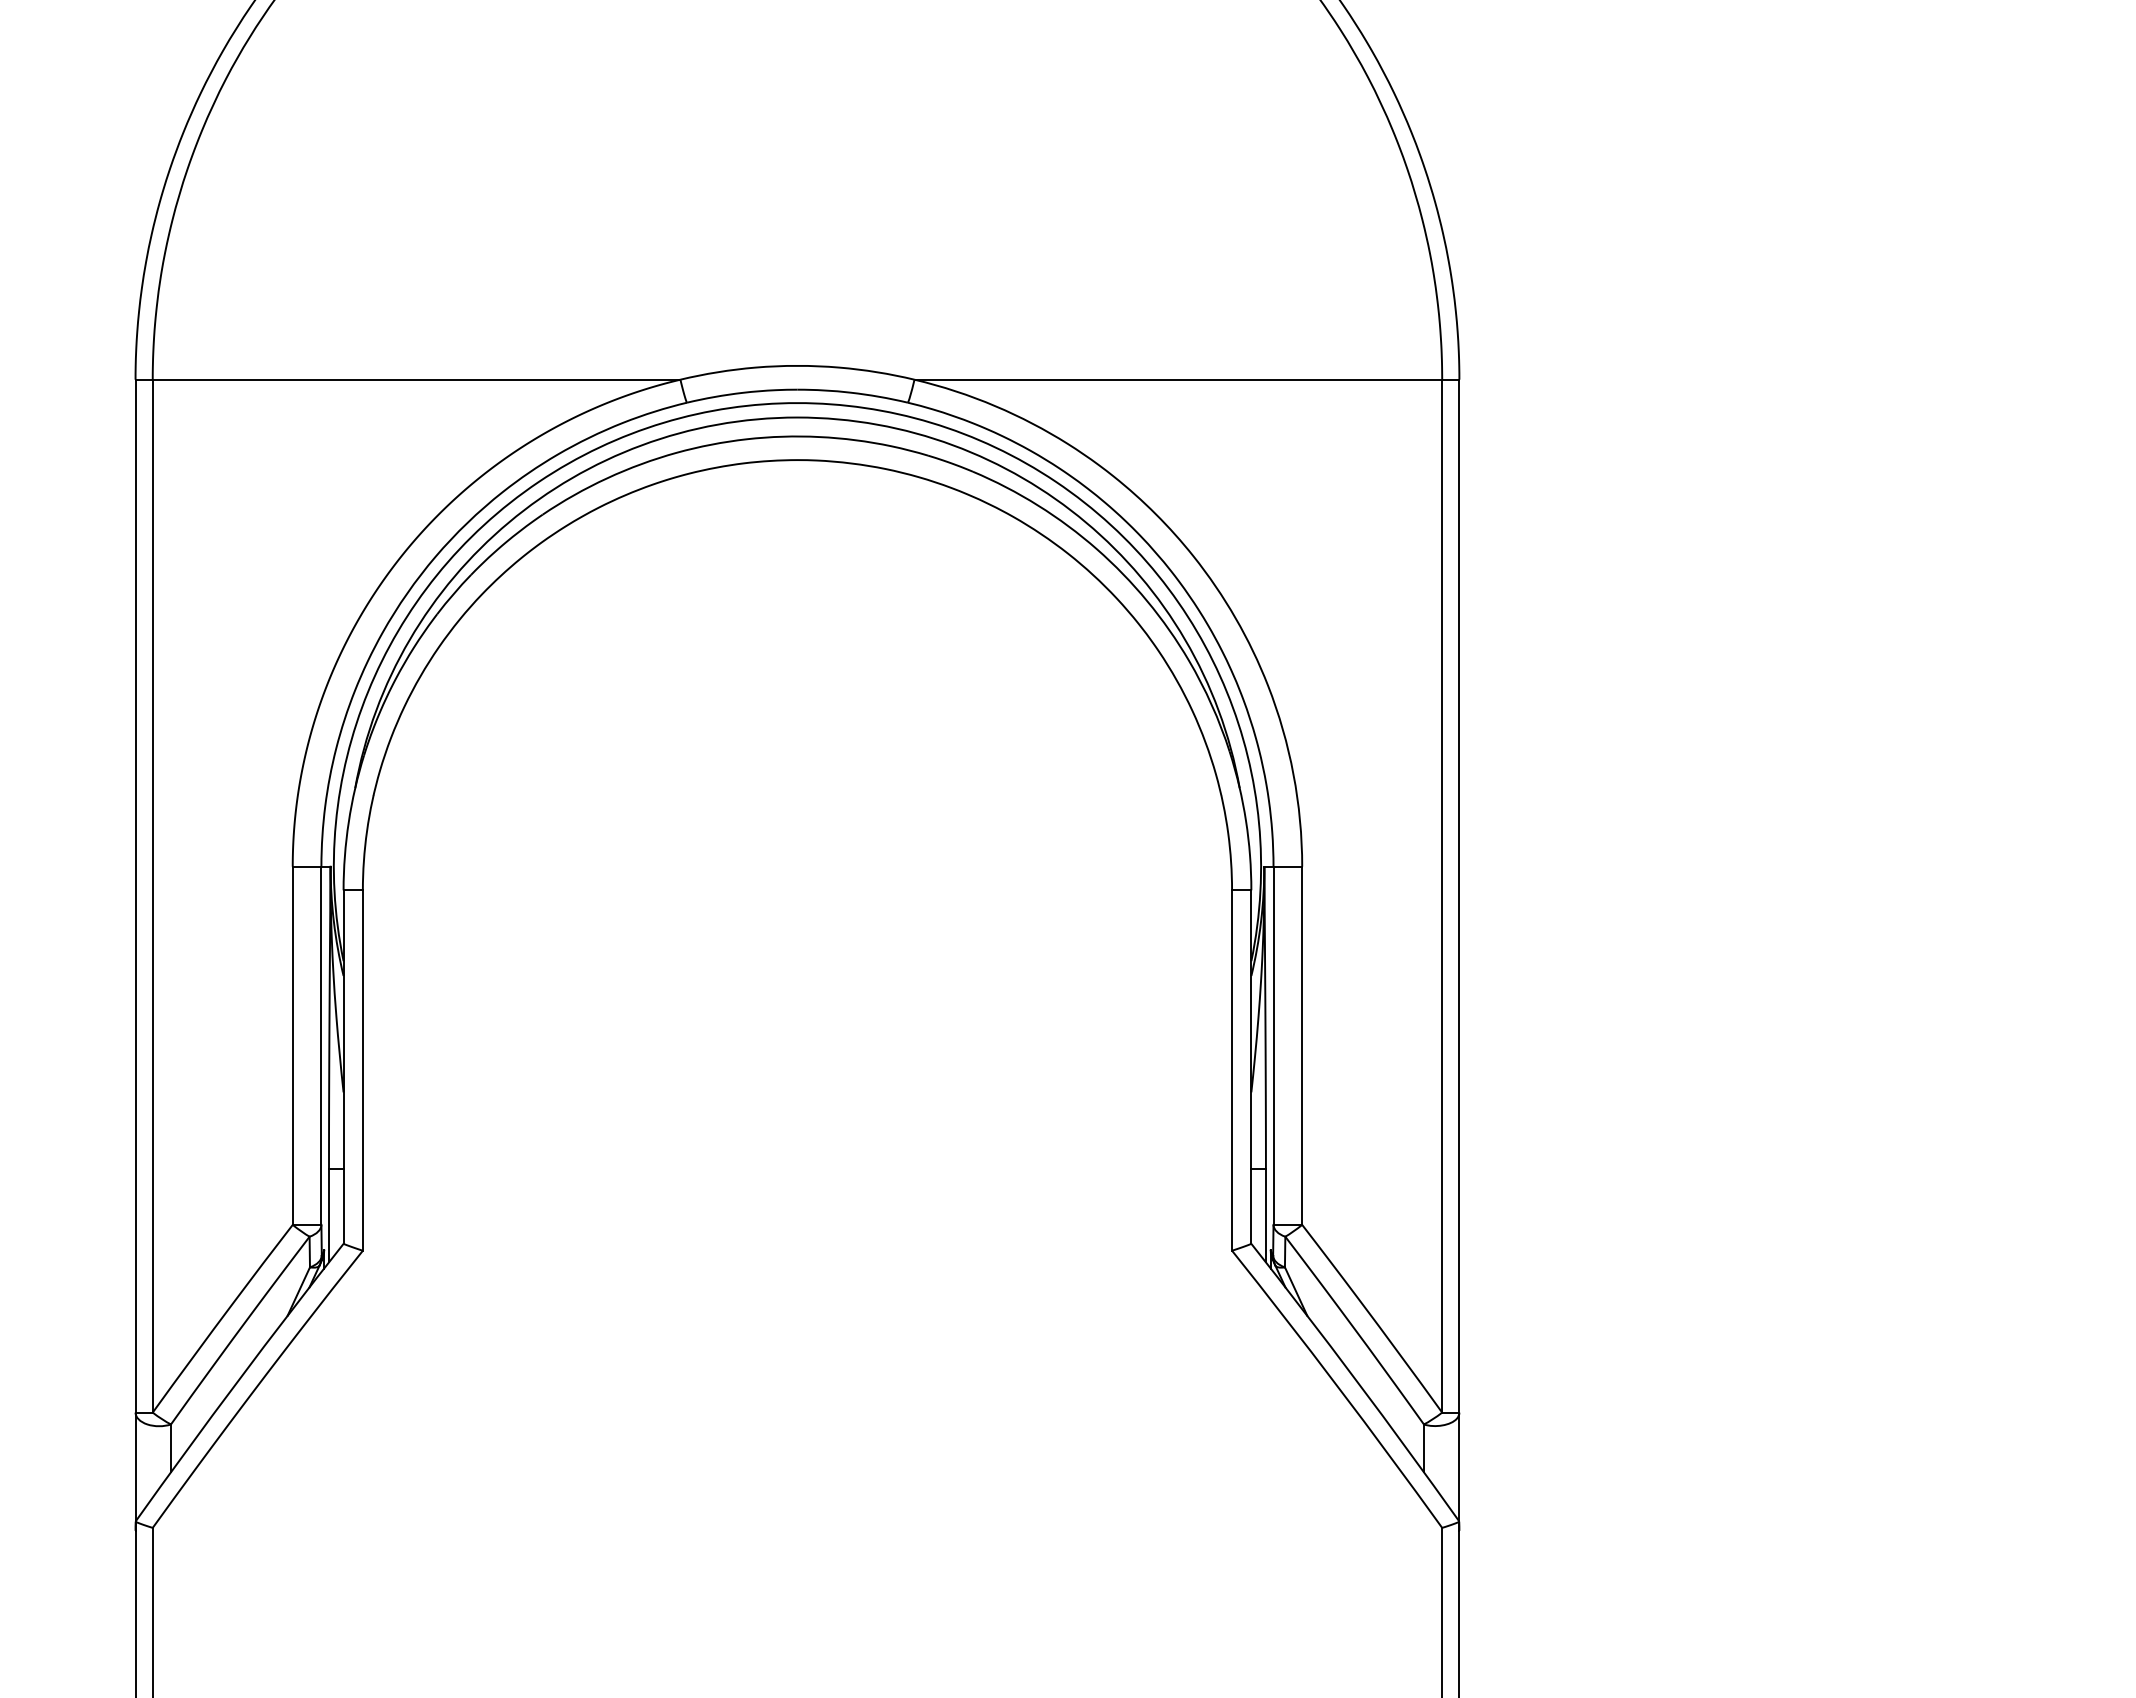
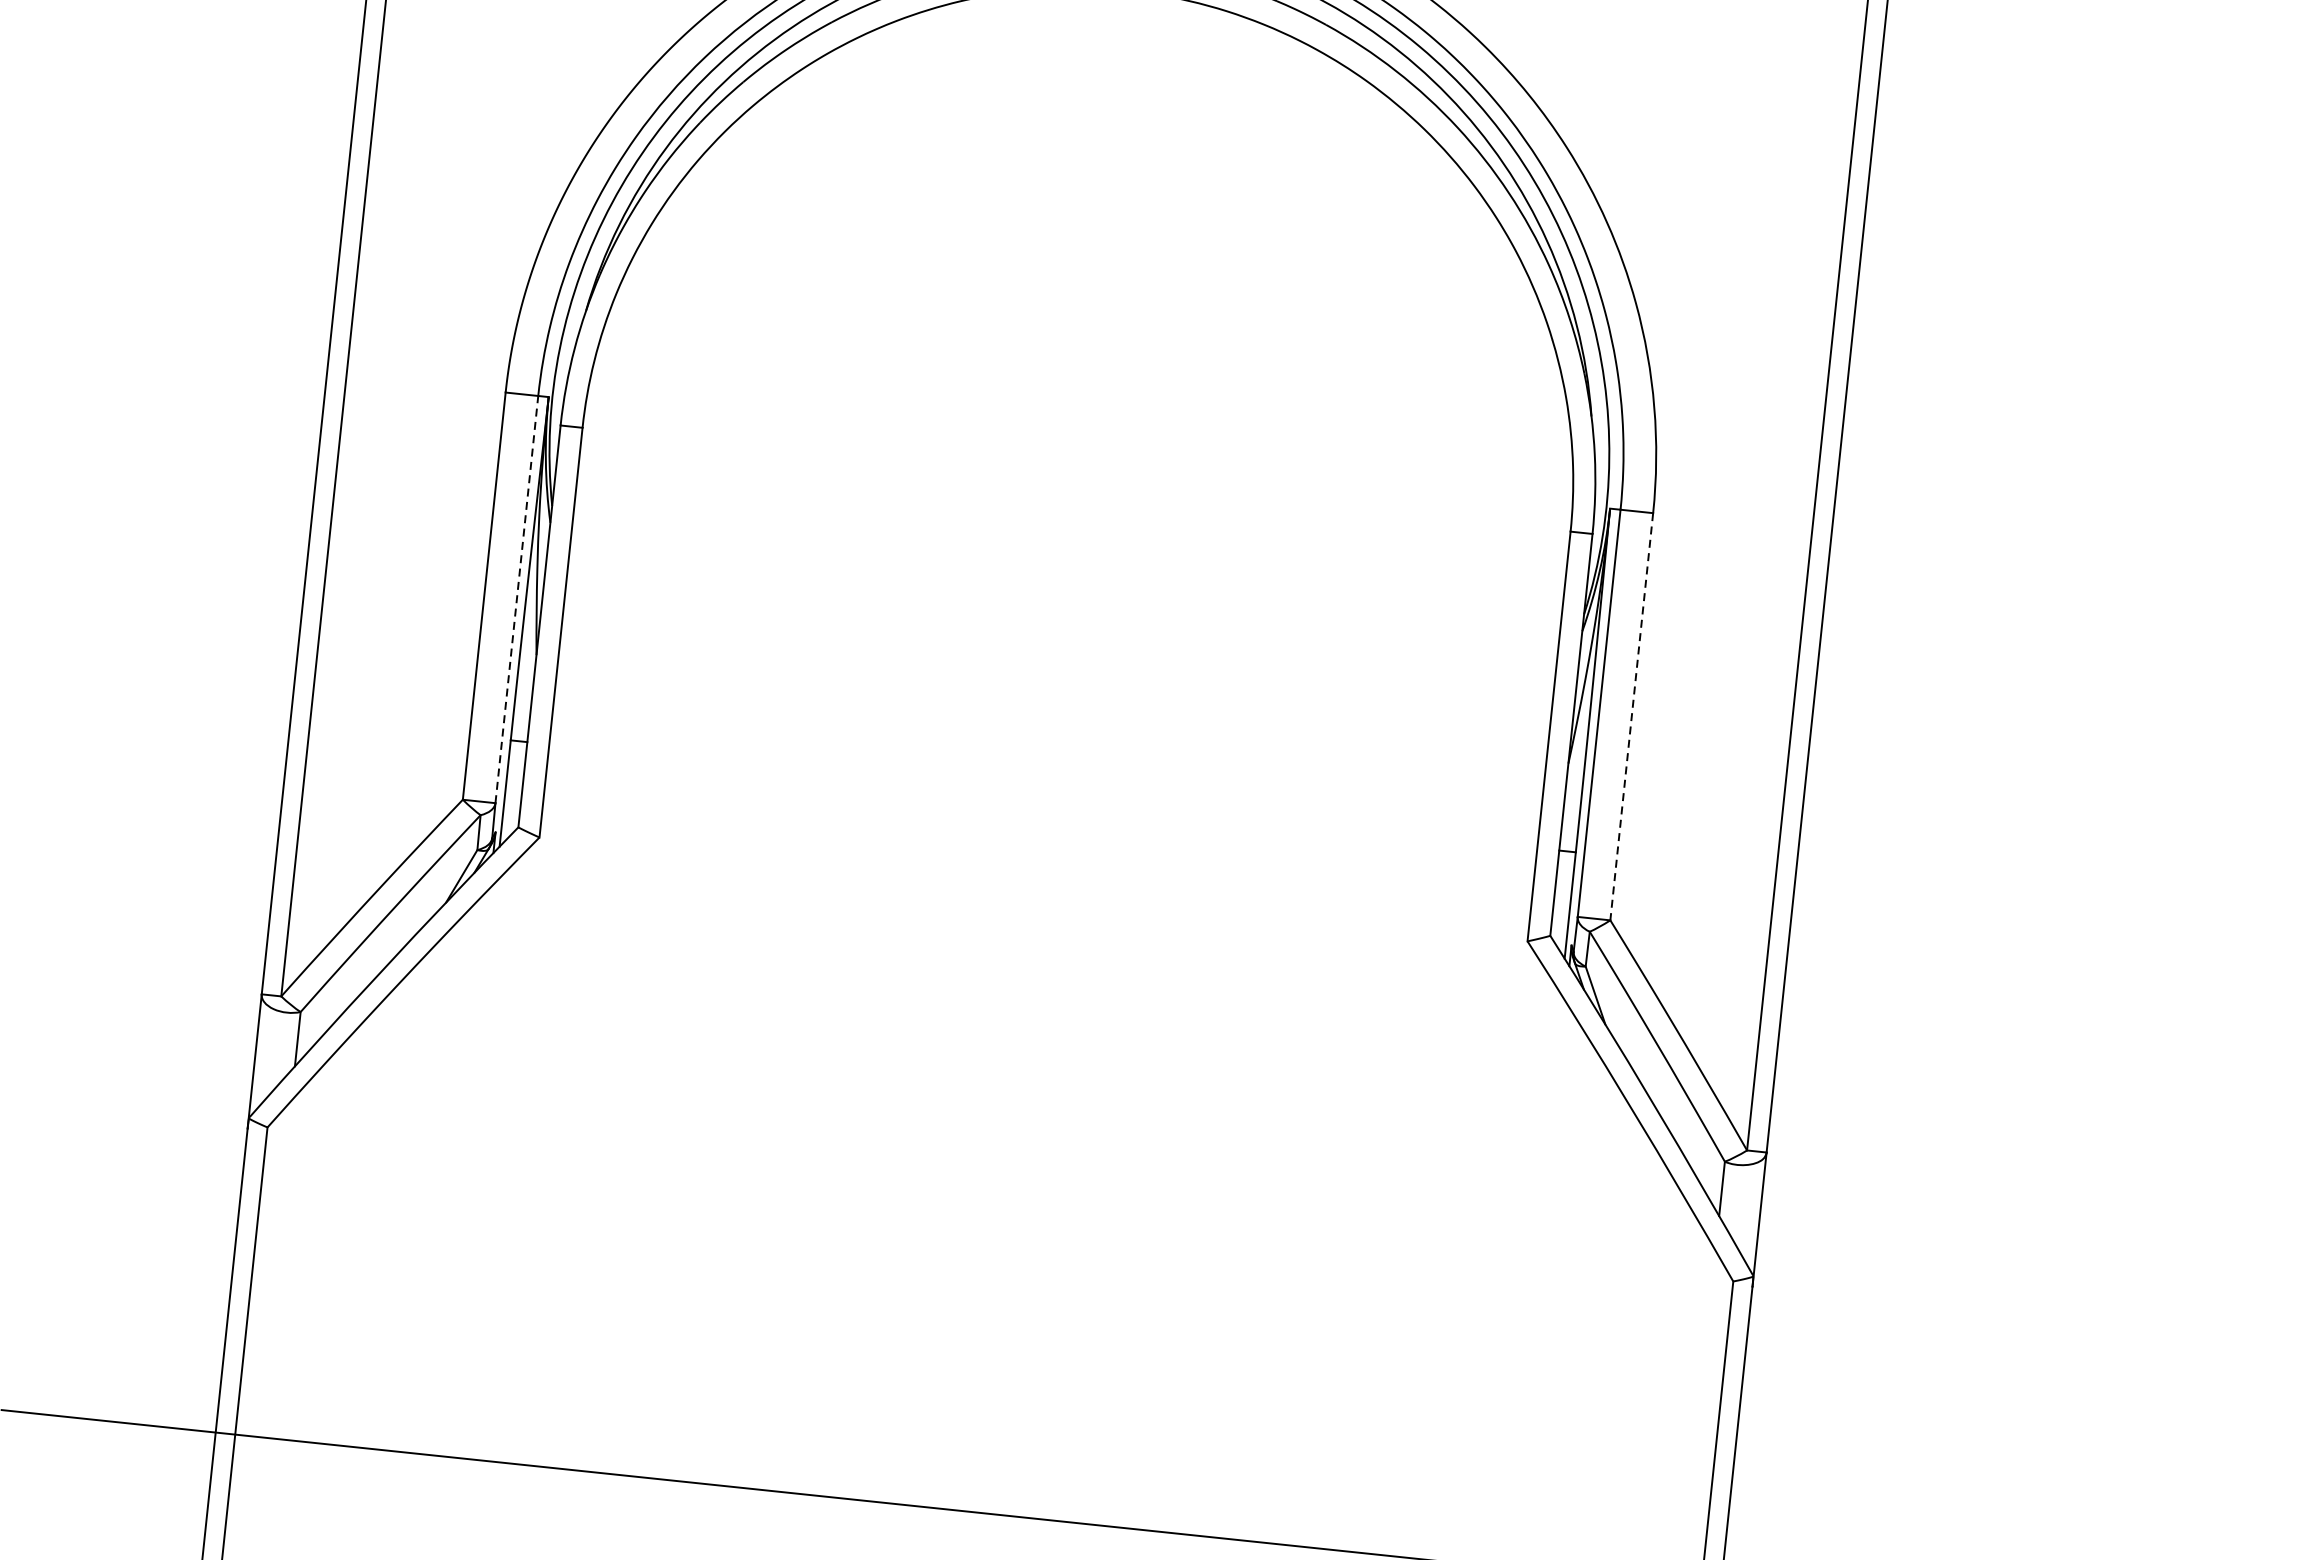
line: (321, 1045) -> (516, 599), solid -> dashed
line: (1302, 1046) -> (1632, 717), solid -> dashed

